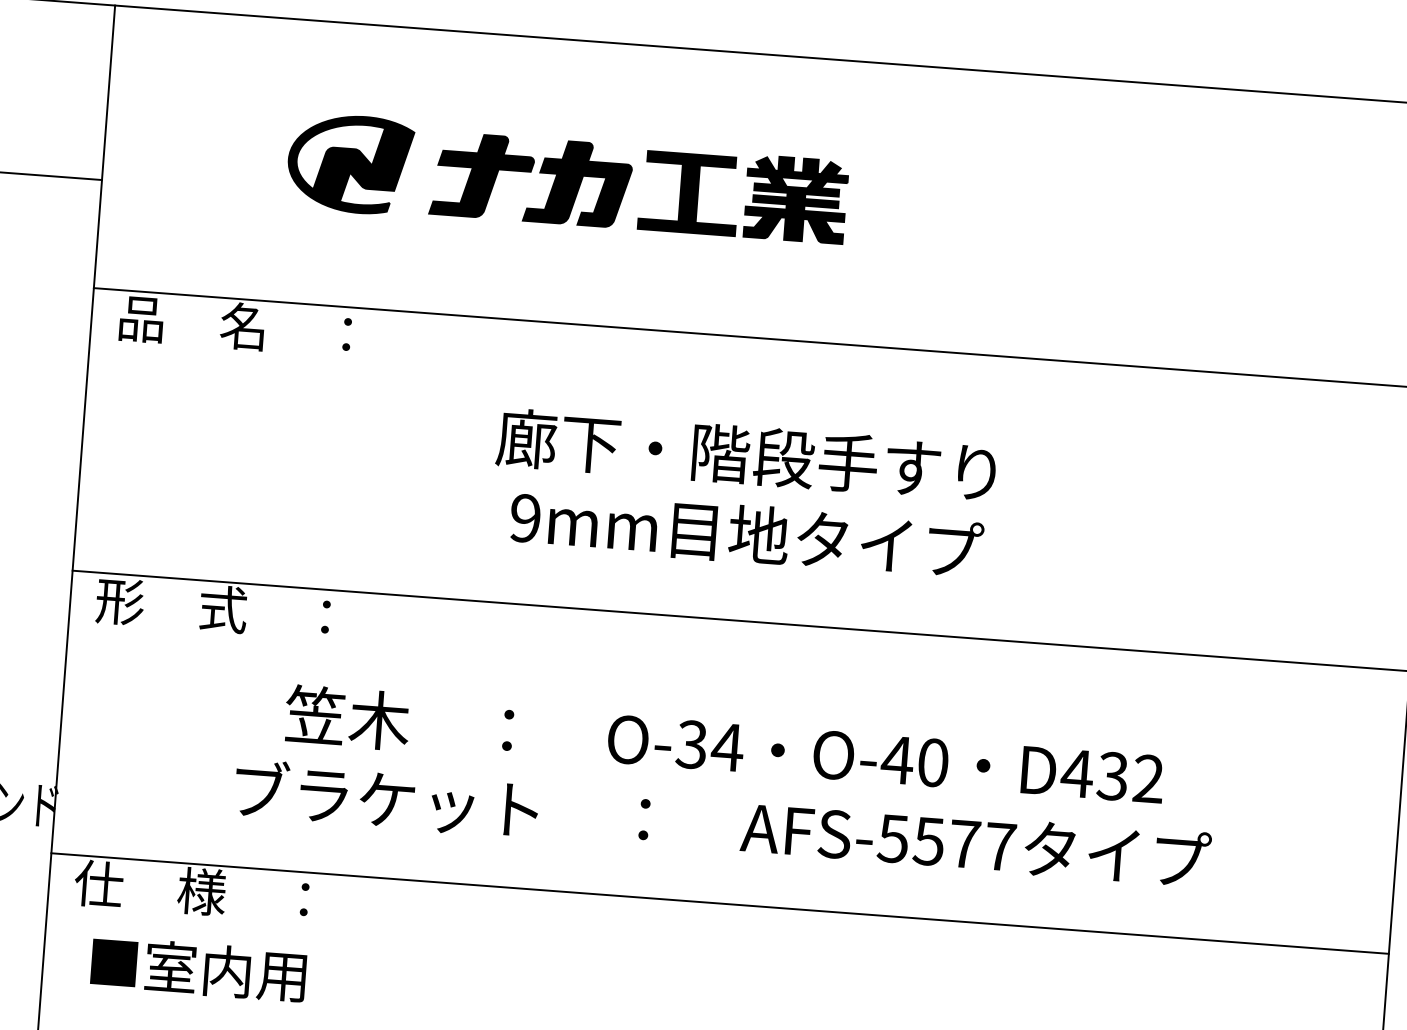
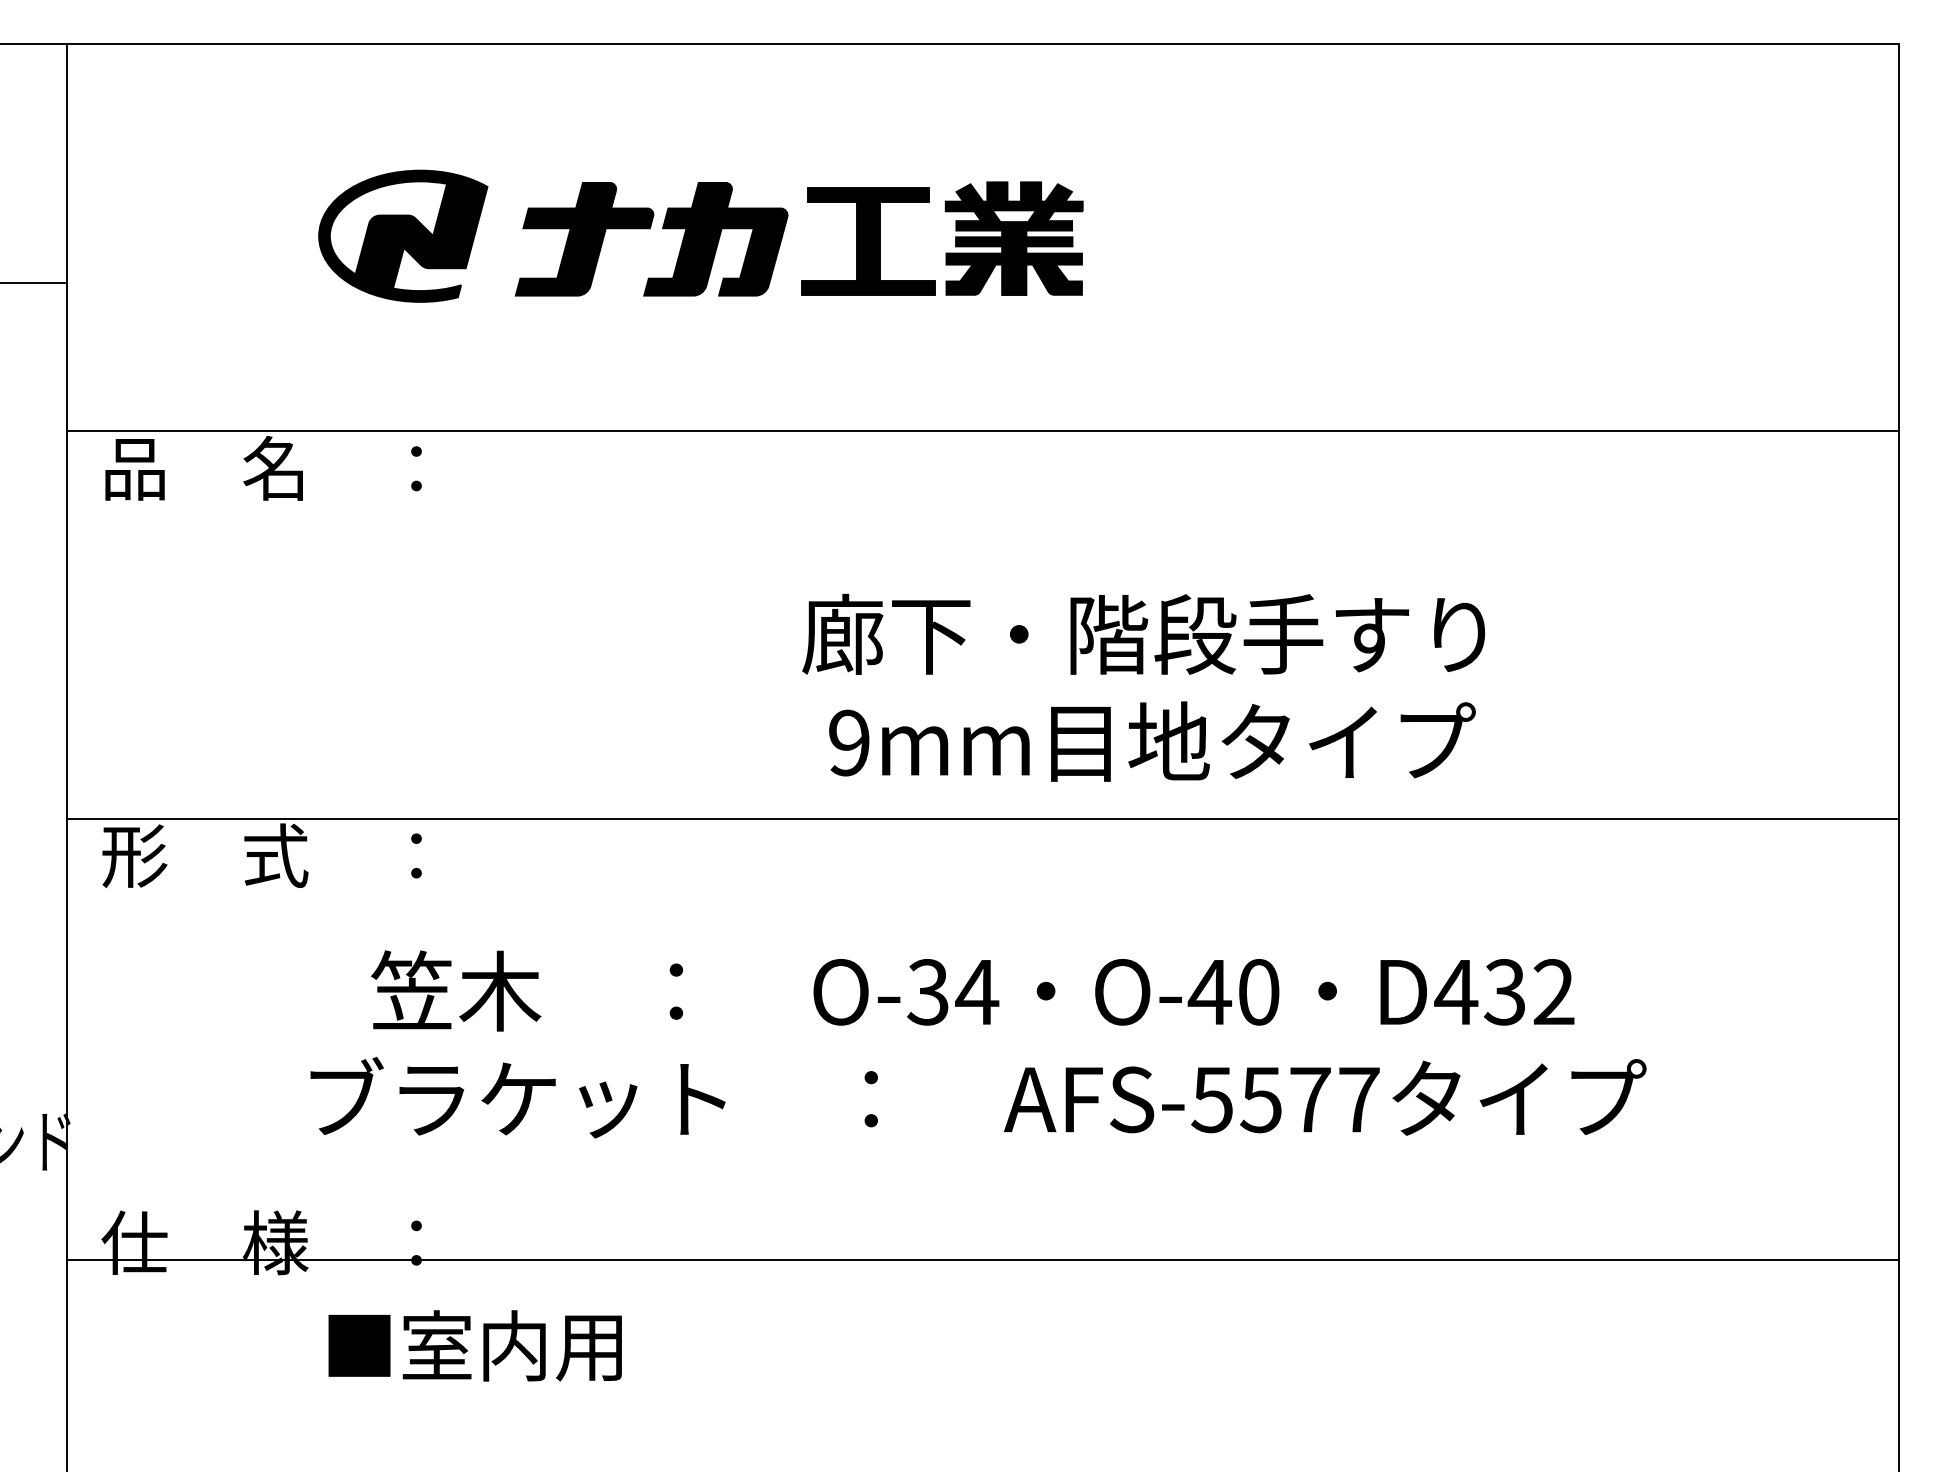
text: (743, 494) -> (1143, 687), moved
line: (719, 903) -> (982, 1259), moved
text: (198, 969) -> (474, 1345), moved

